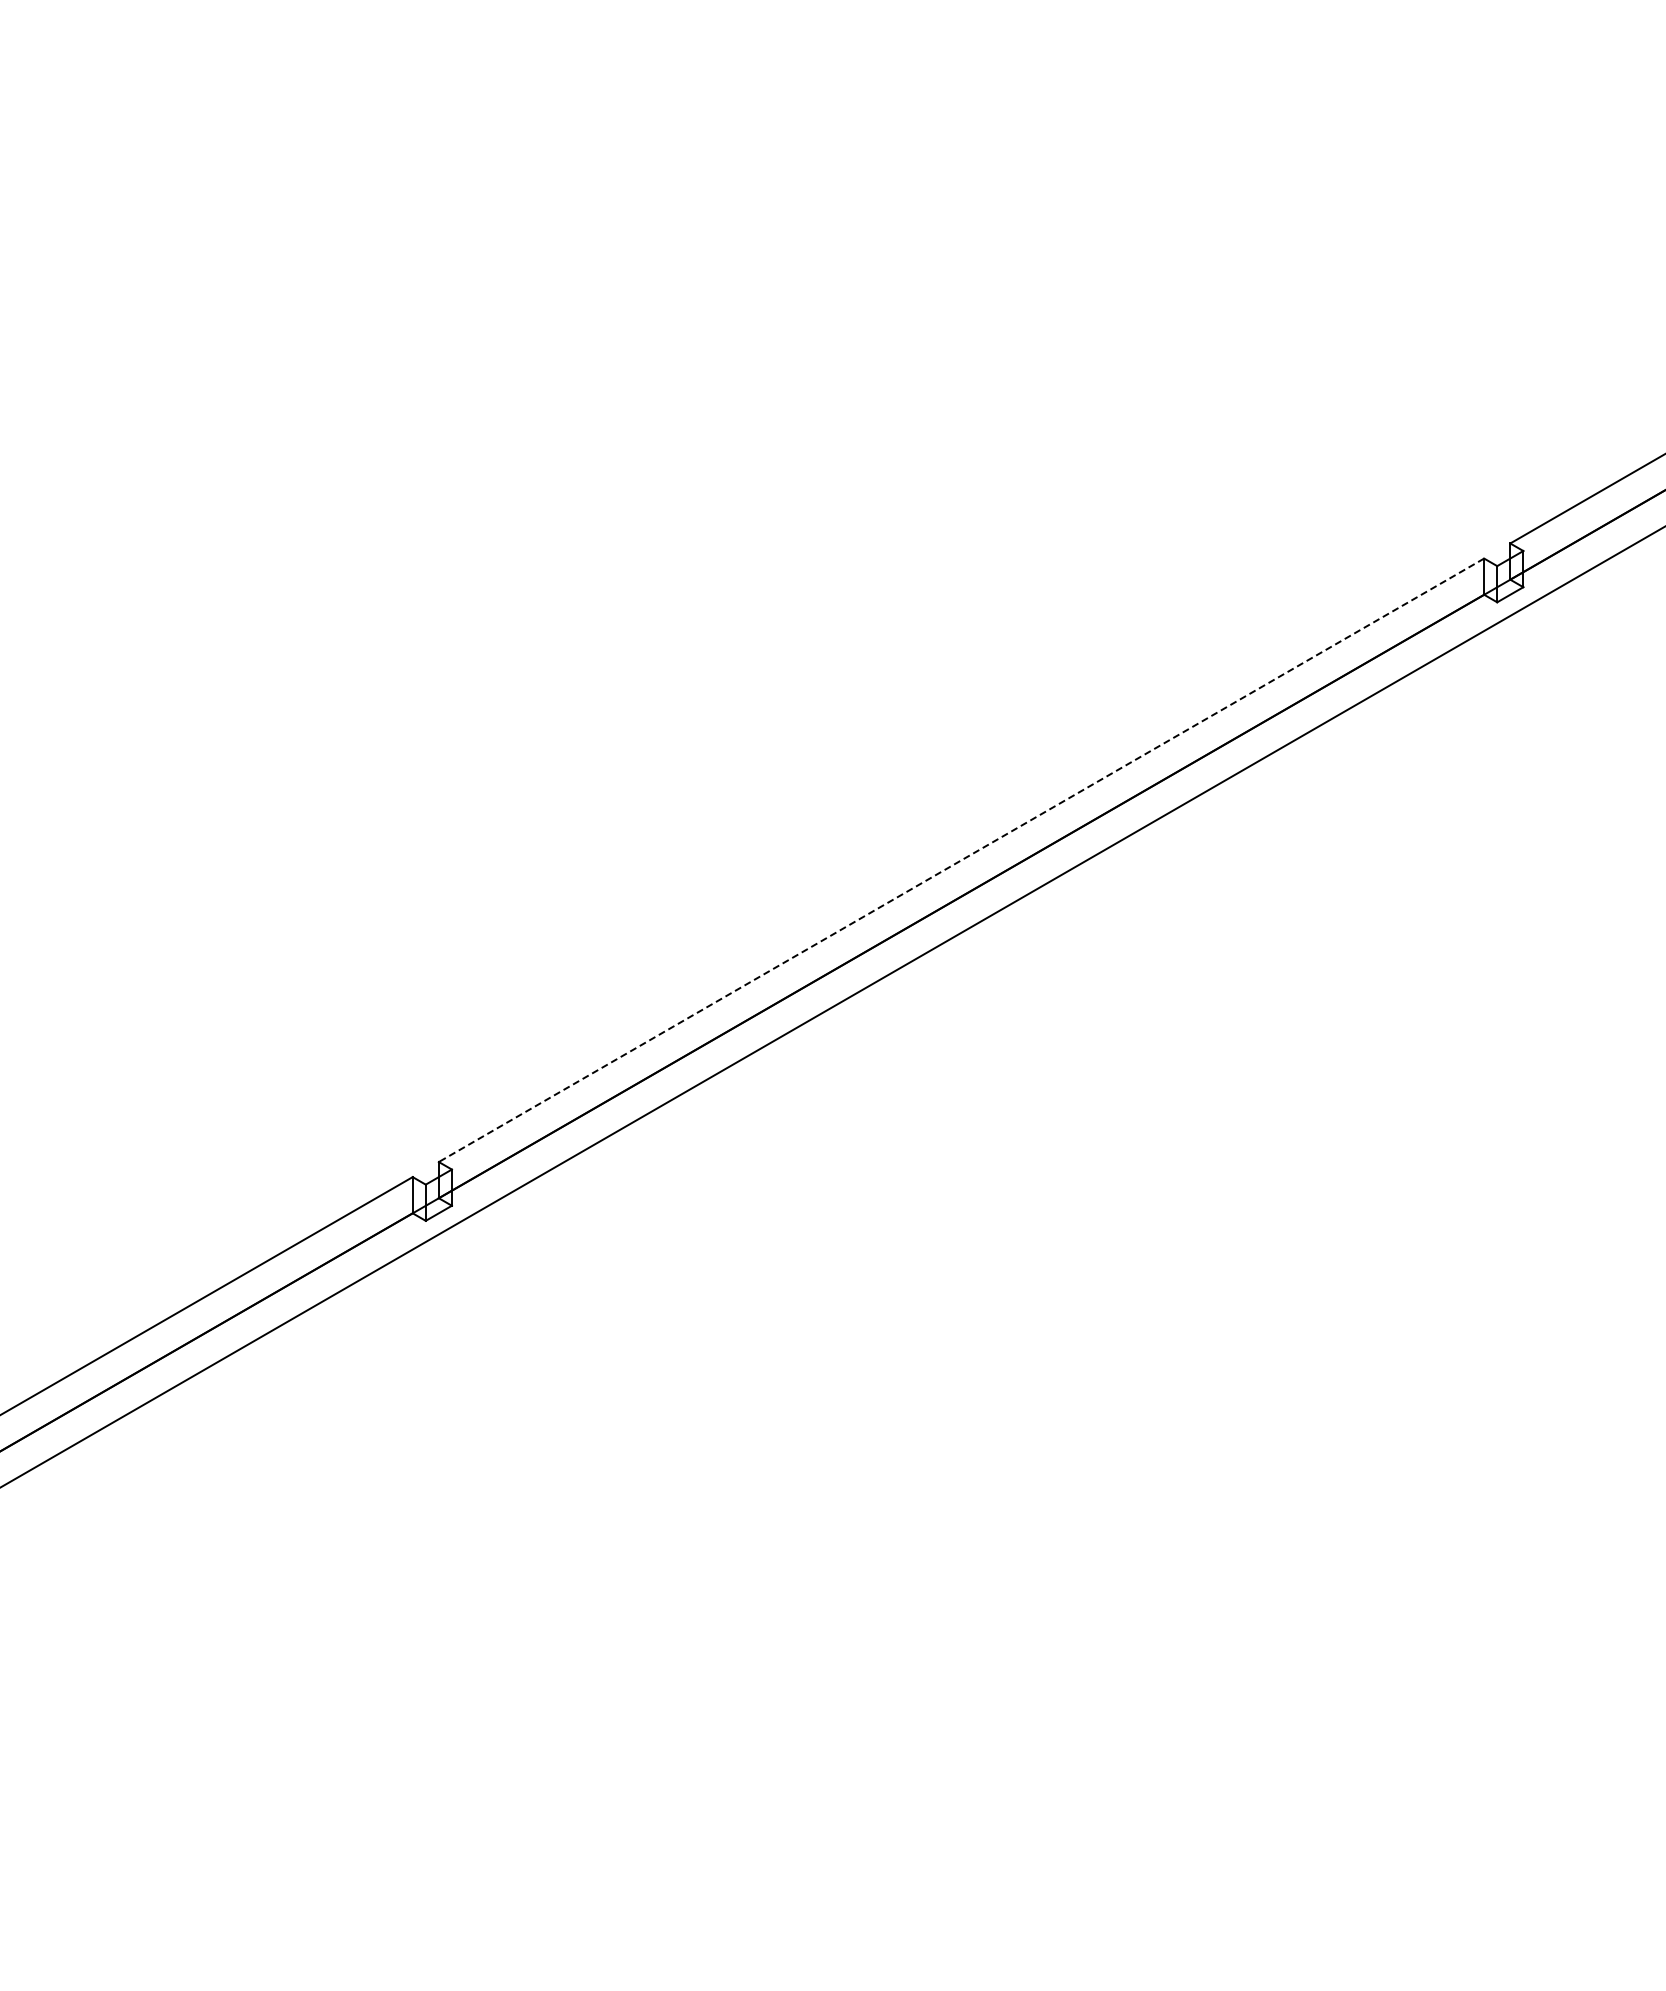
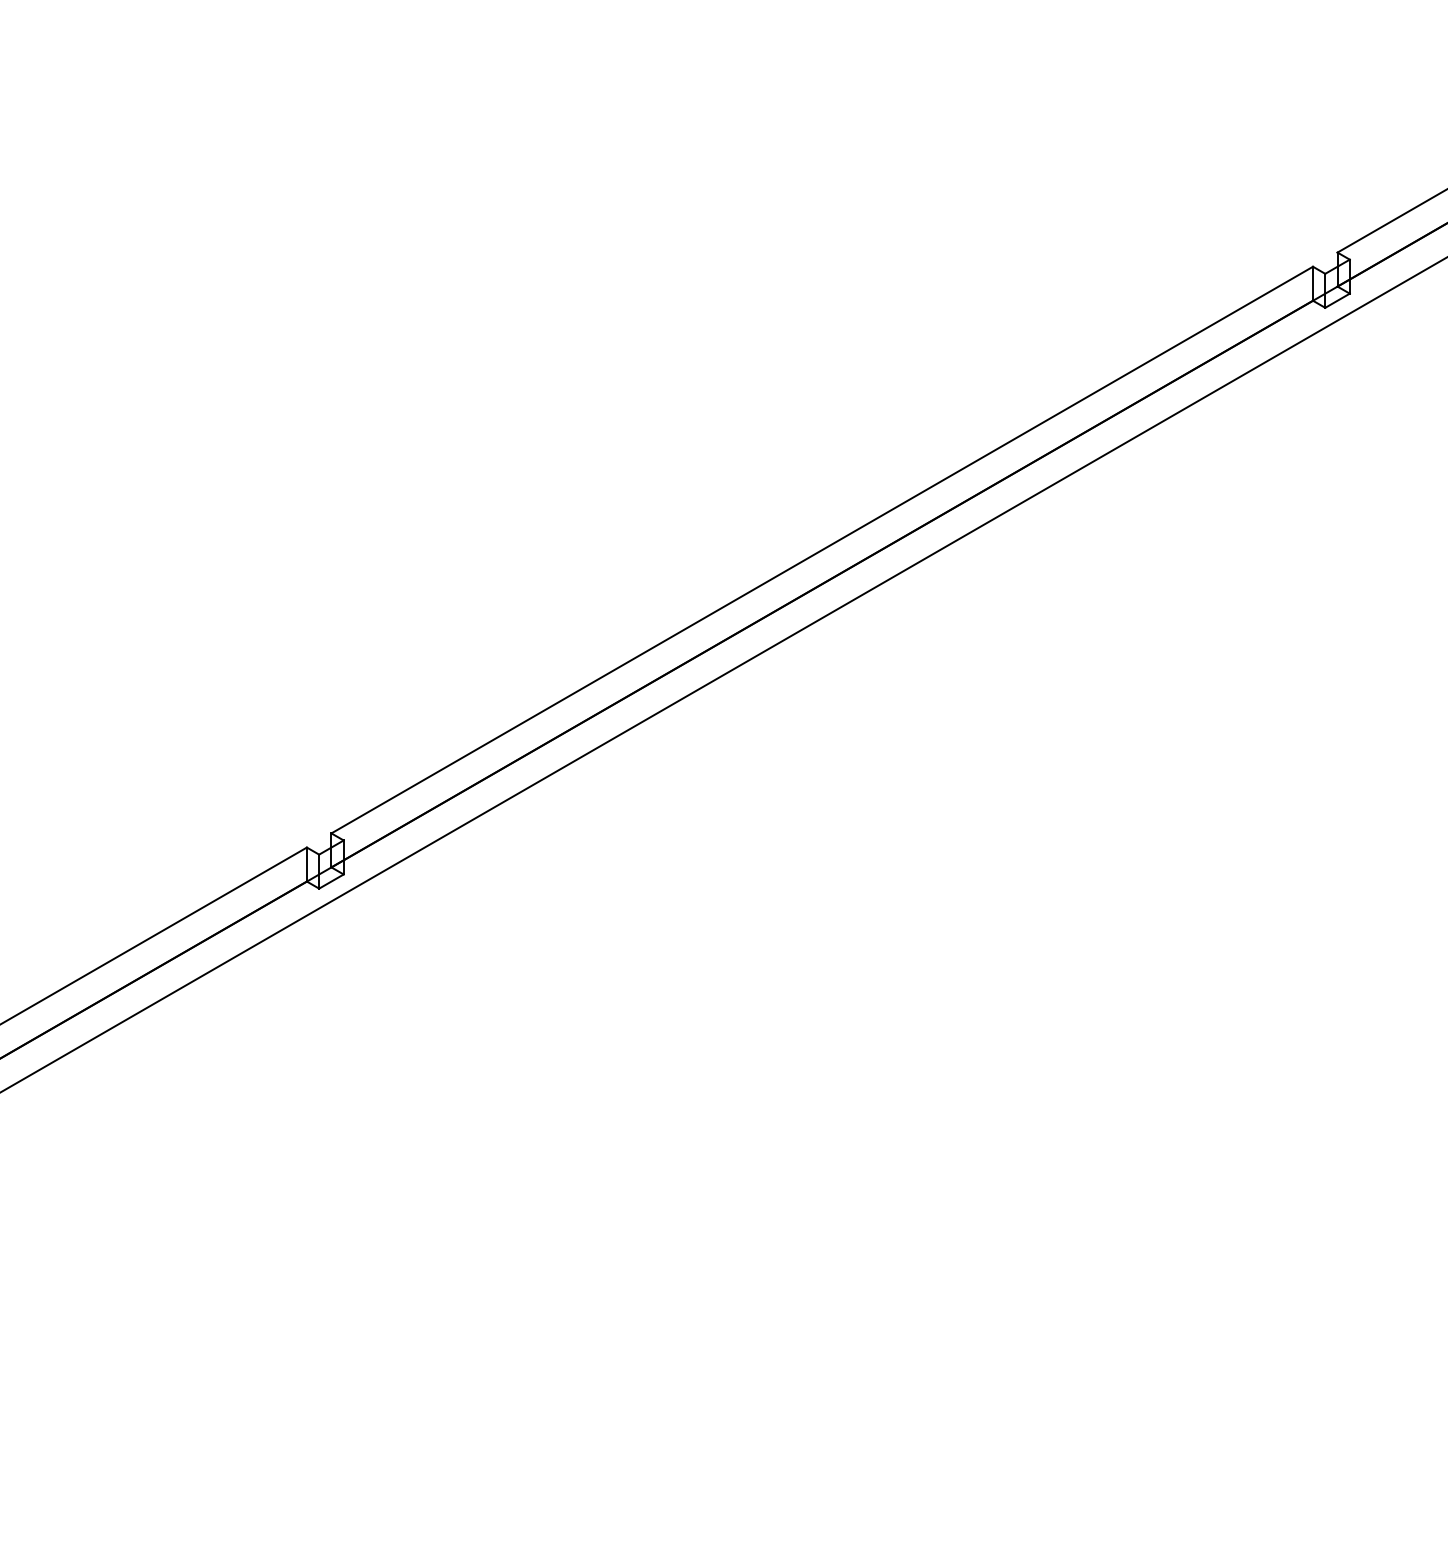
line: (961, 860) -> (822, 550), dashed -> solid

